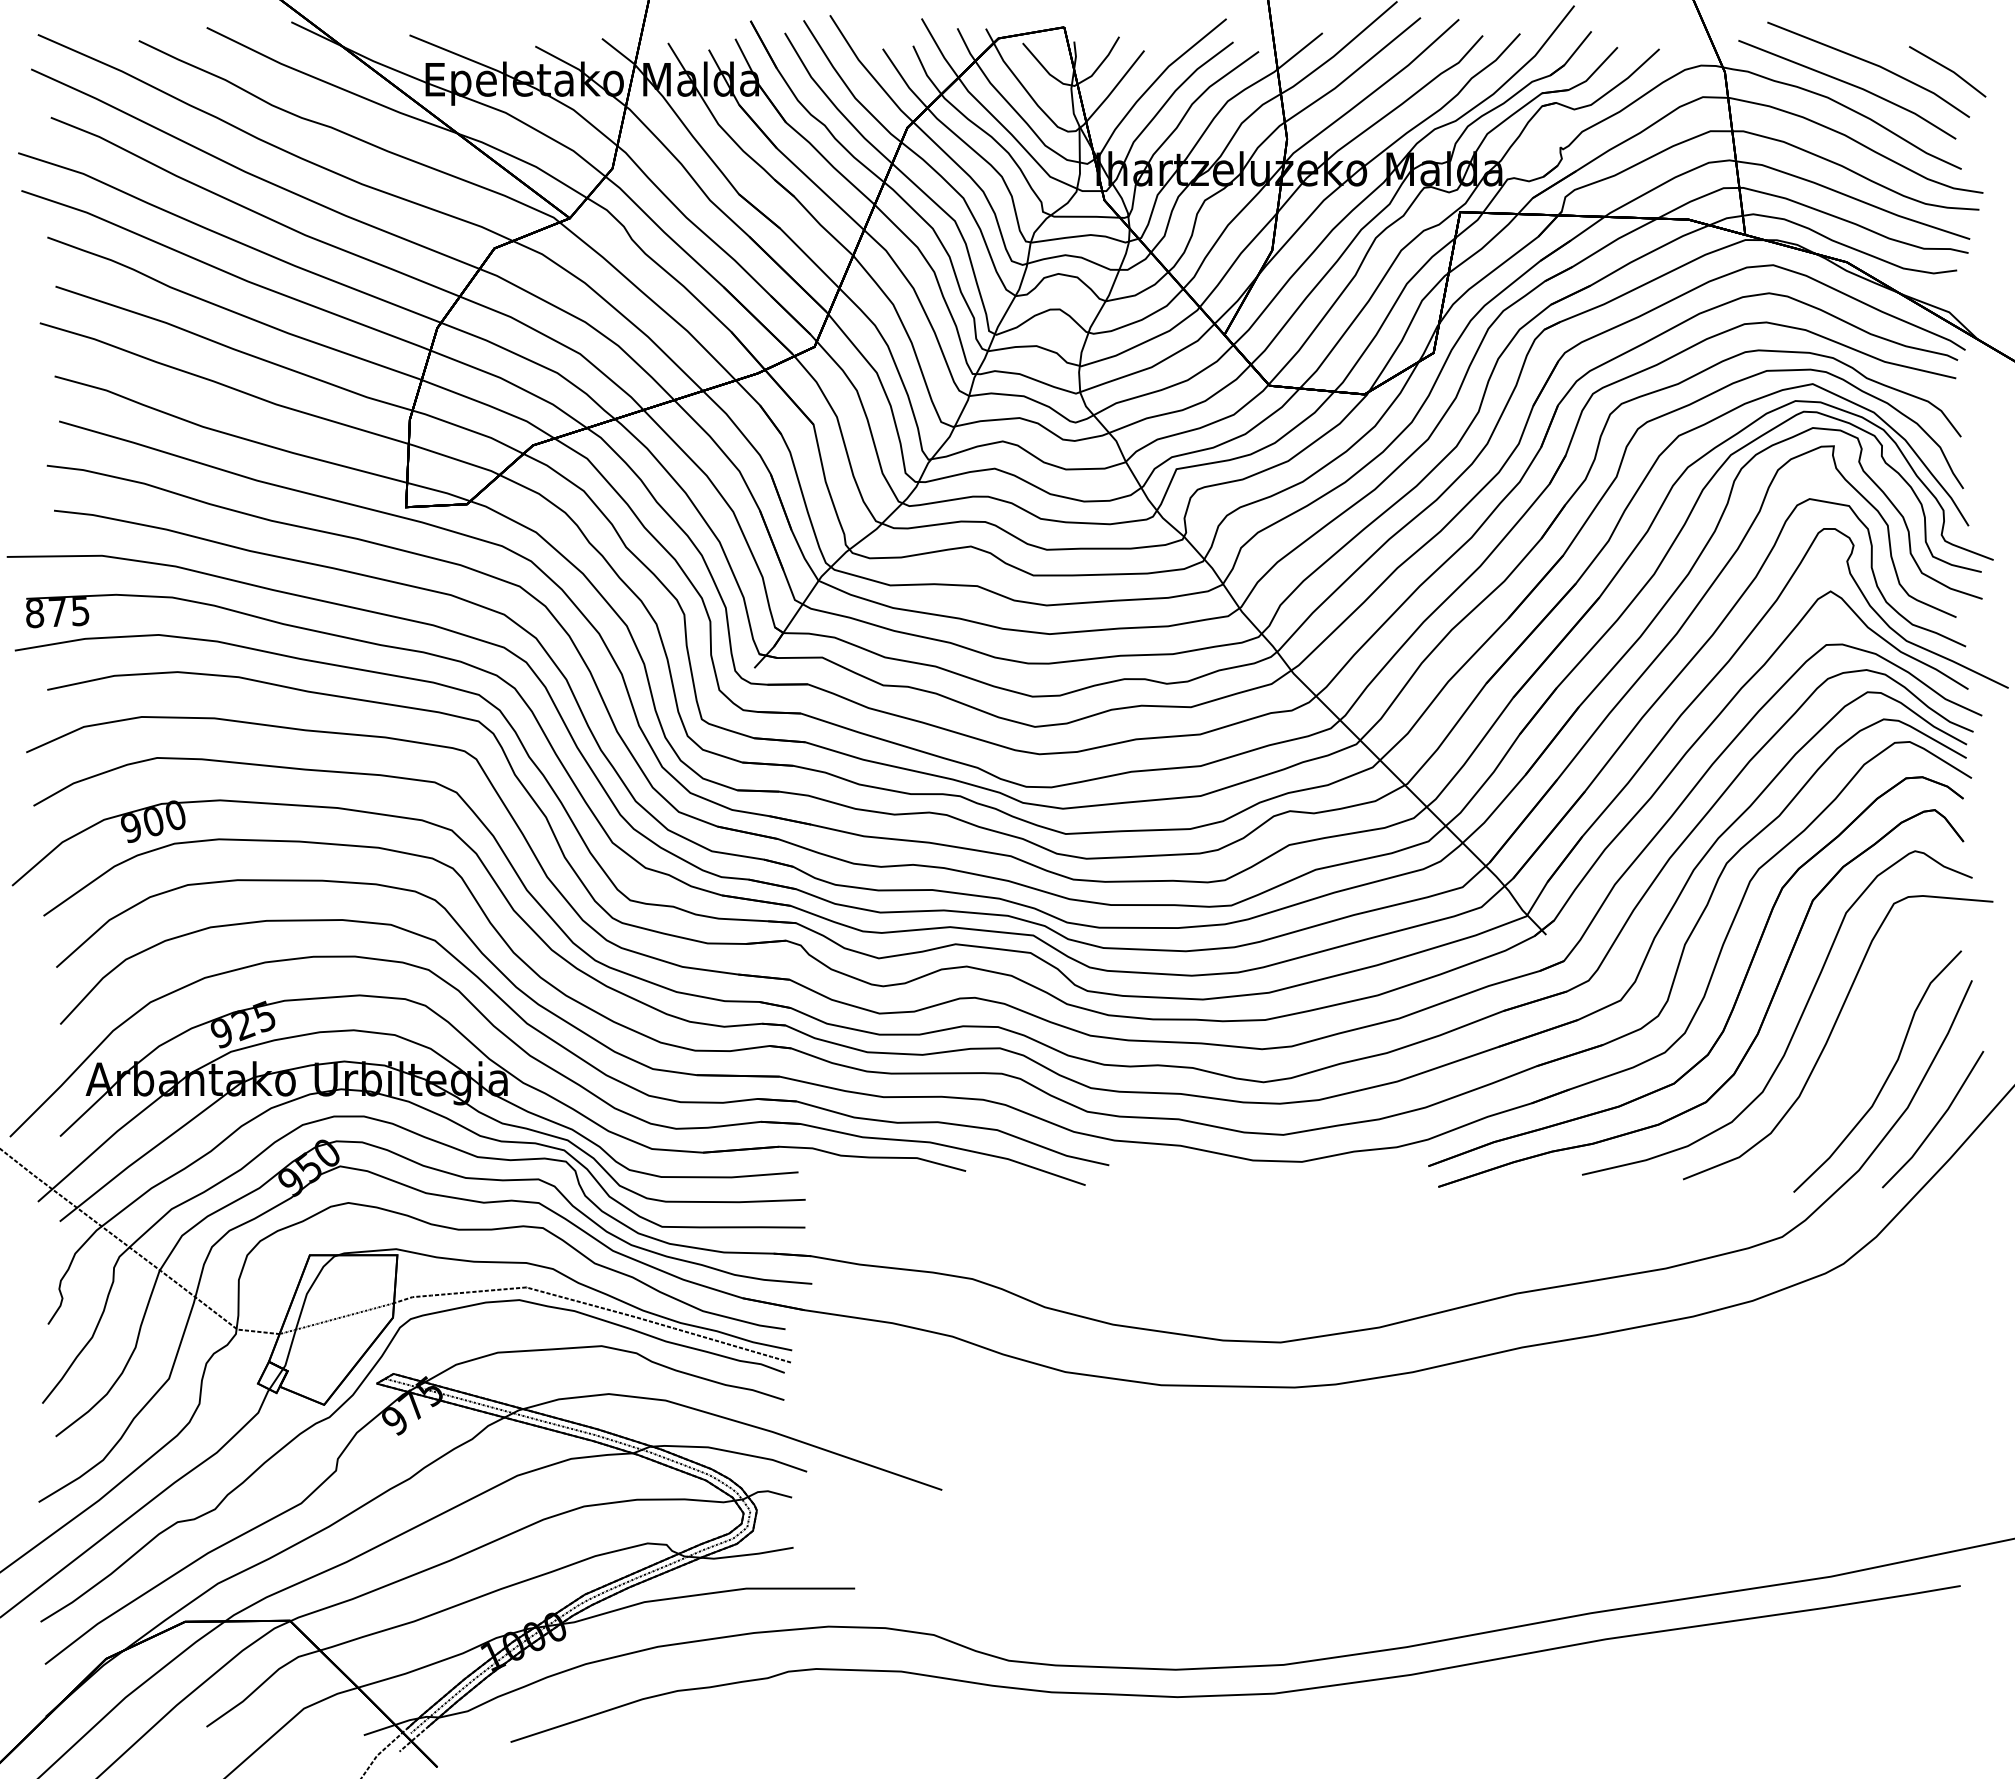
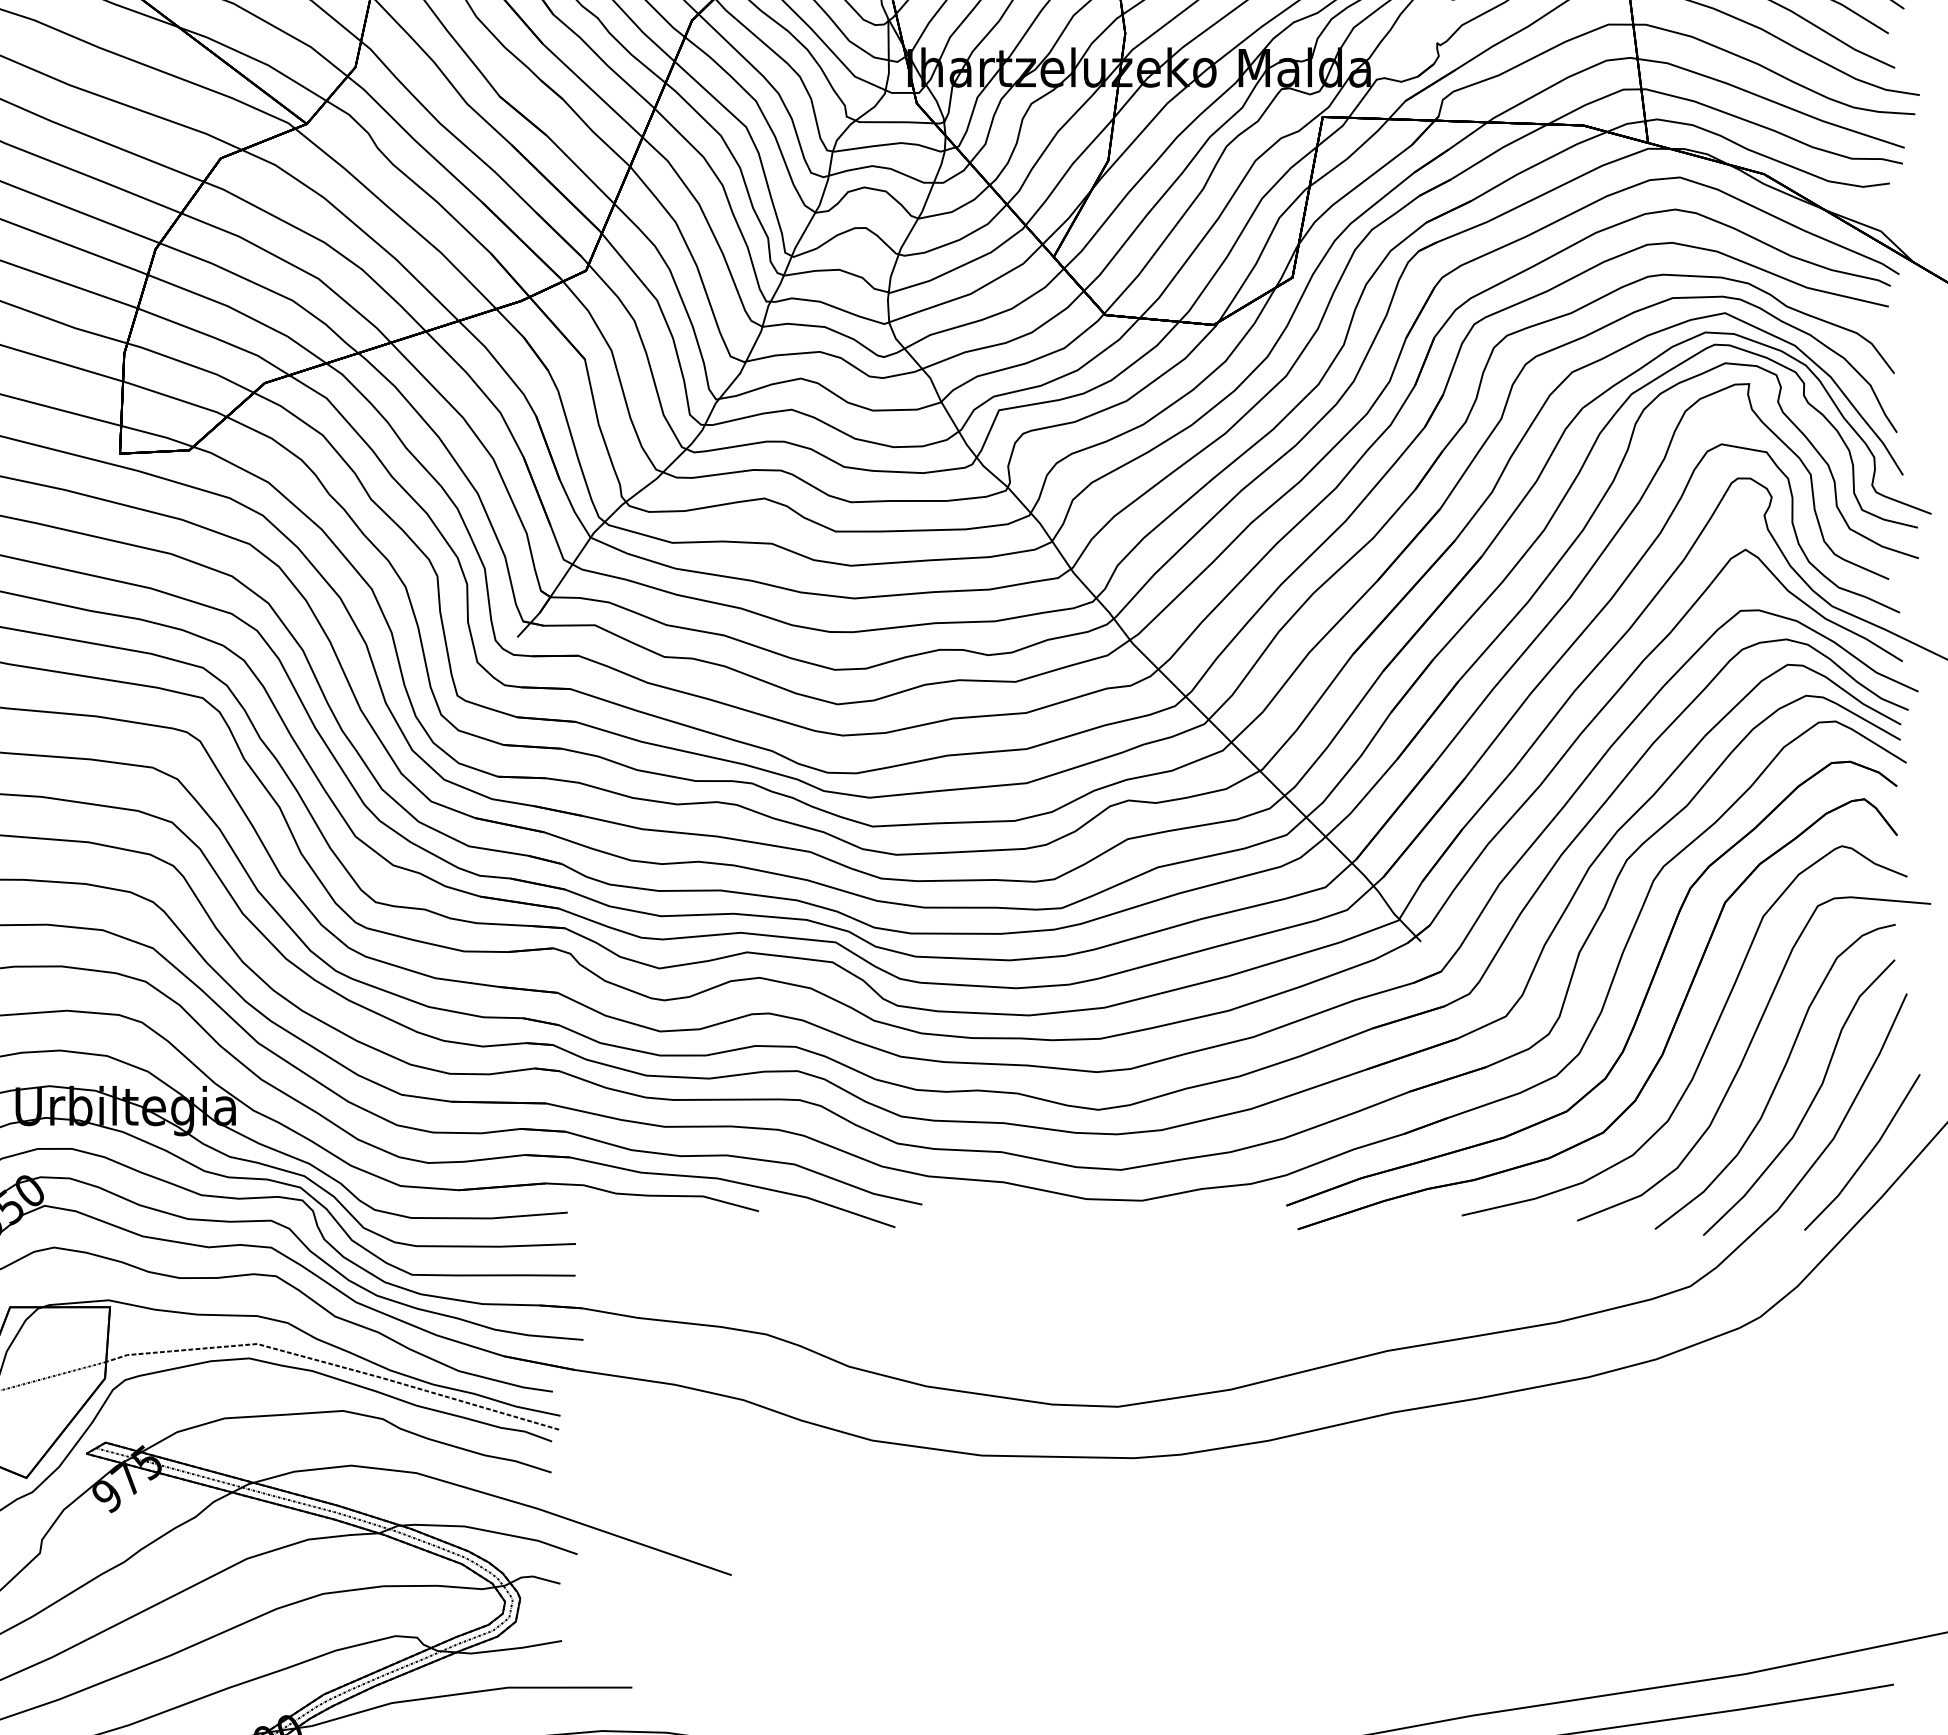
part: (1856, 1053) -> (1775, 1077), added

